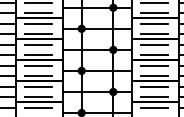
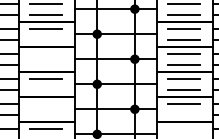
line: (38, 33) -> (45, 39), removed
line: (38, 45) -> (45, 54), removed
line: (38, 54) -> (45, 64), removed
line: (38, 75) -> (45, 89), removed
line: (38, 87) -> (45, 104), removed
line: (38, 96) -> (45, 114), removed
line: (154, 96) -> (183, 114), removed
line: (154, 108) -> (183, 128), removed

